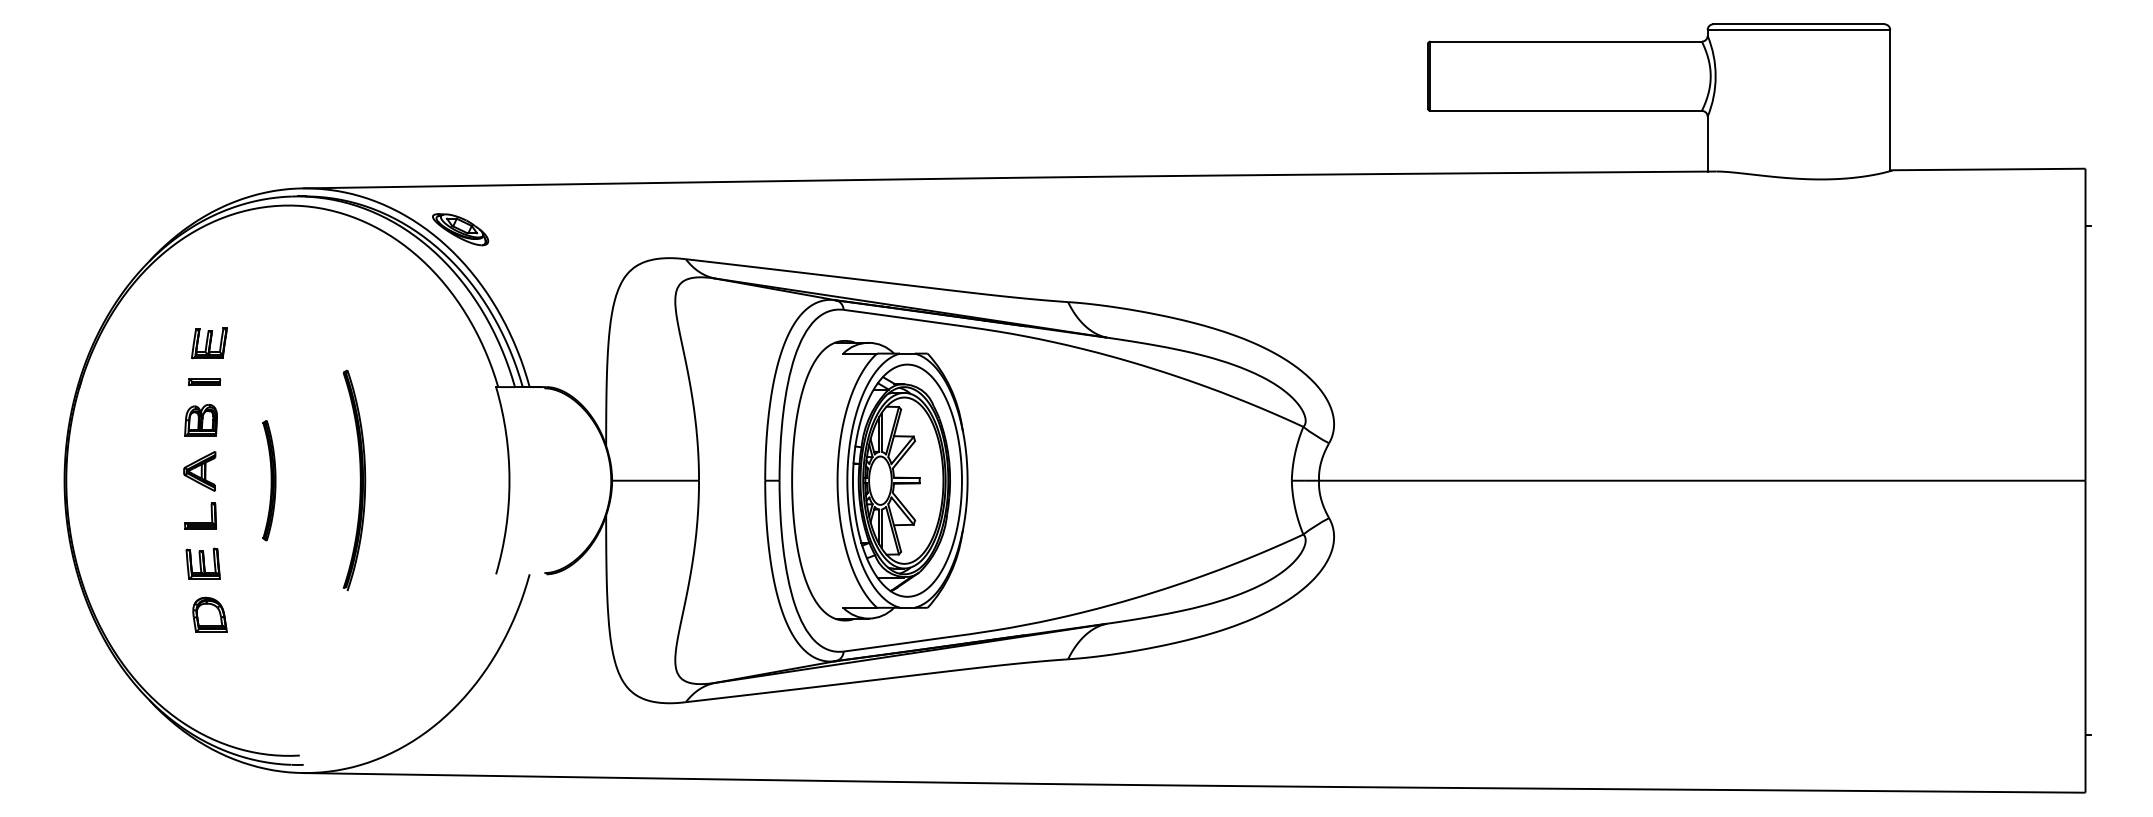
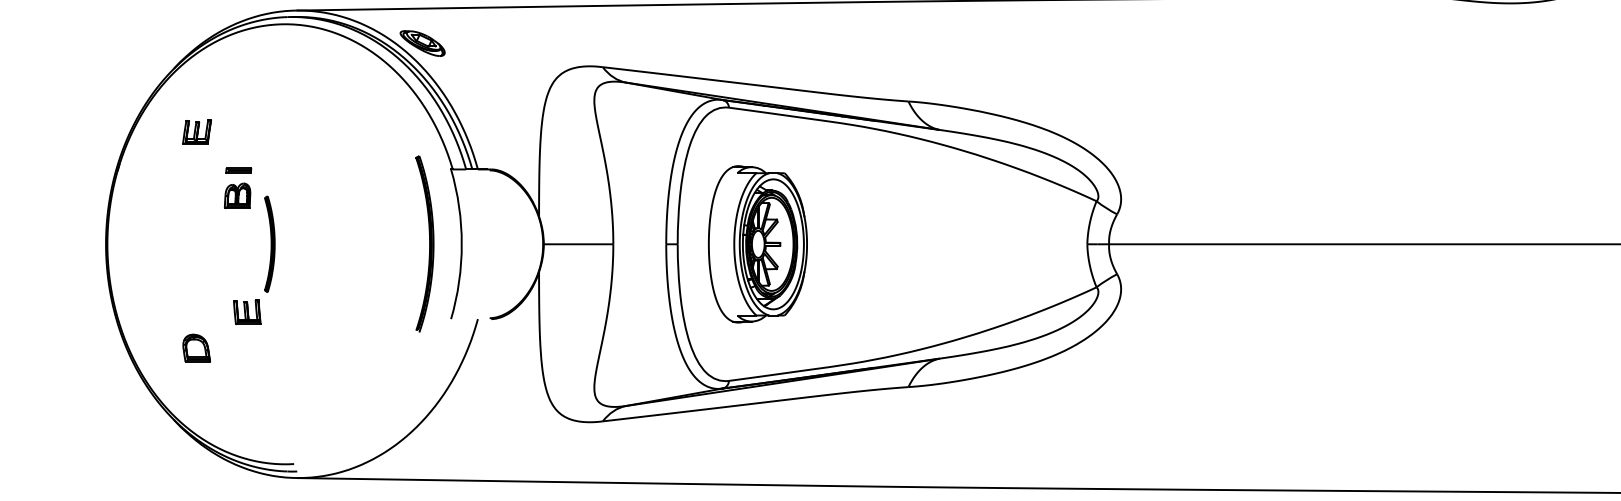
part: (209, 343) -> (197, 132), moved
part: (204, 382) -> (238, 170), moved
part: (200, 419) -> (237, 195), moved
part: (199, 471) -> (213, 236), removed
part: (354, 480) -> (425, 244), moved
part: (879, 480) -> (757, 244), size x0.7
part: (200, 522) -> (214, 277), removed
part: (202, 563) -> (246, 312), moved
part: (209, 614) -> (196, 348), moved

